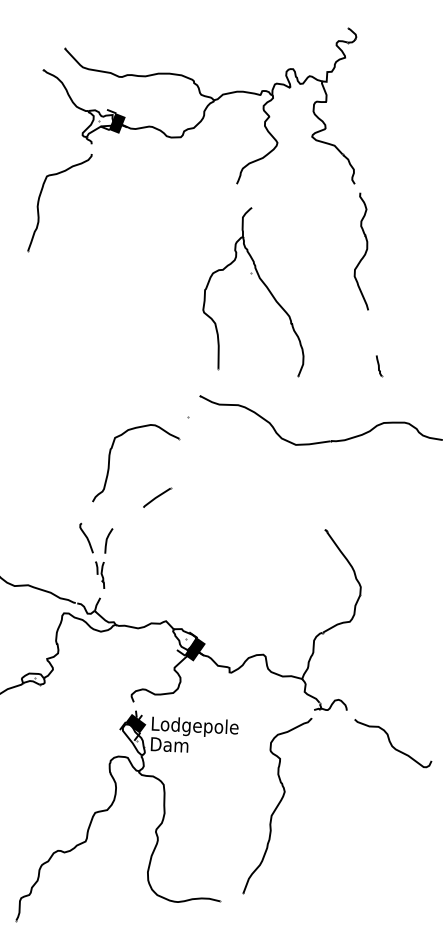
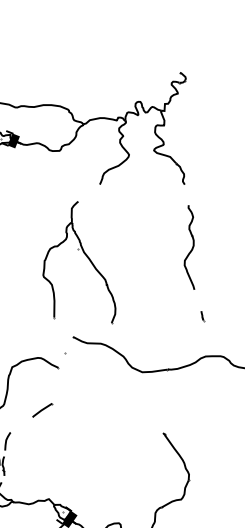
curve: (364, 253) -> (191, 248), moved
part: (262, 283) -> (85, 256), moved
part: (379, 367) -> (202, 316), size x0.62

